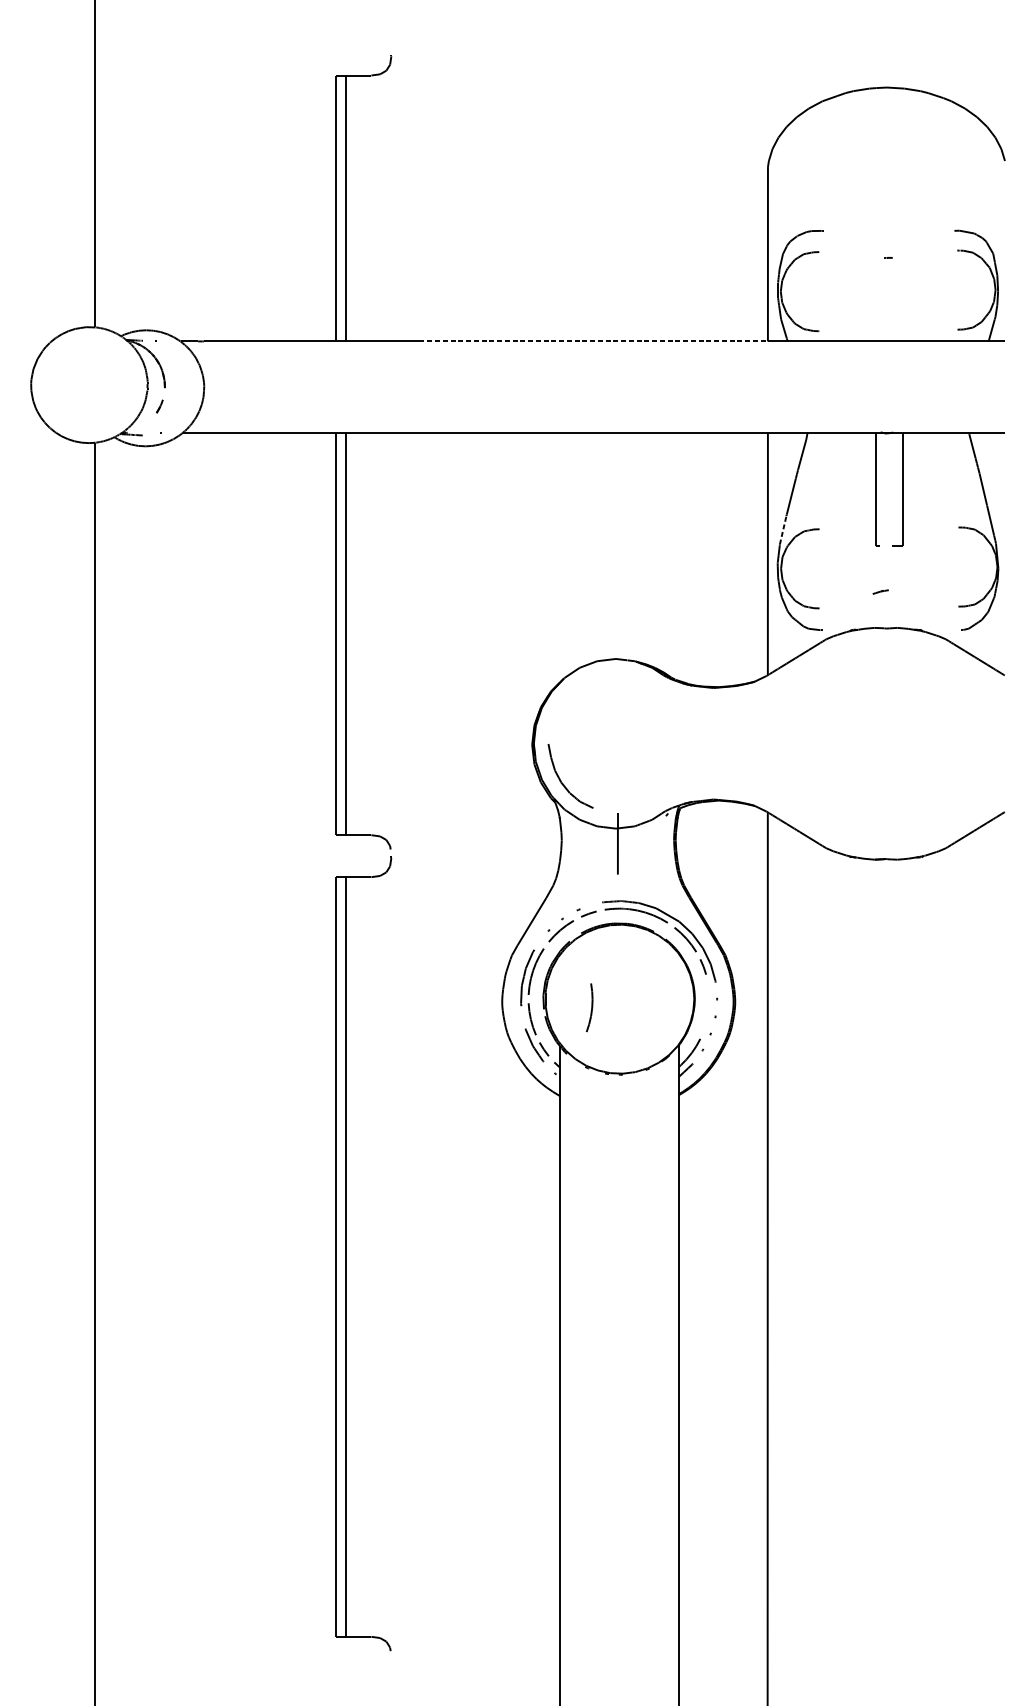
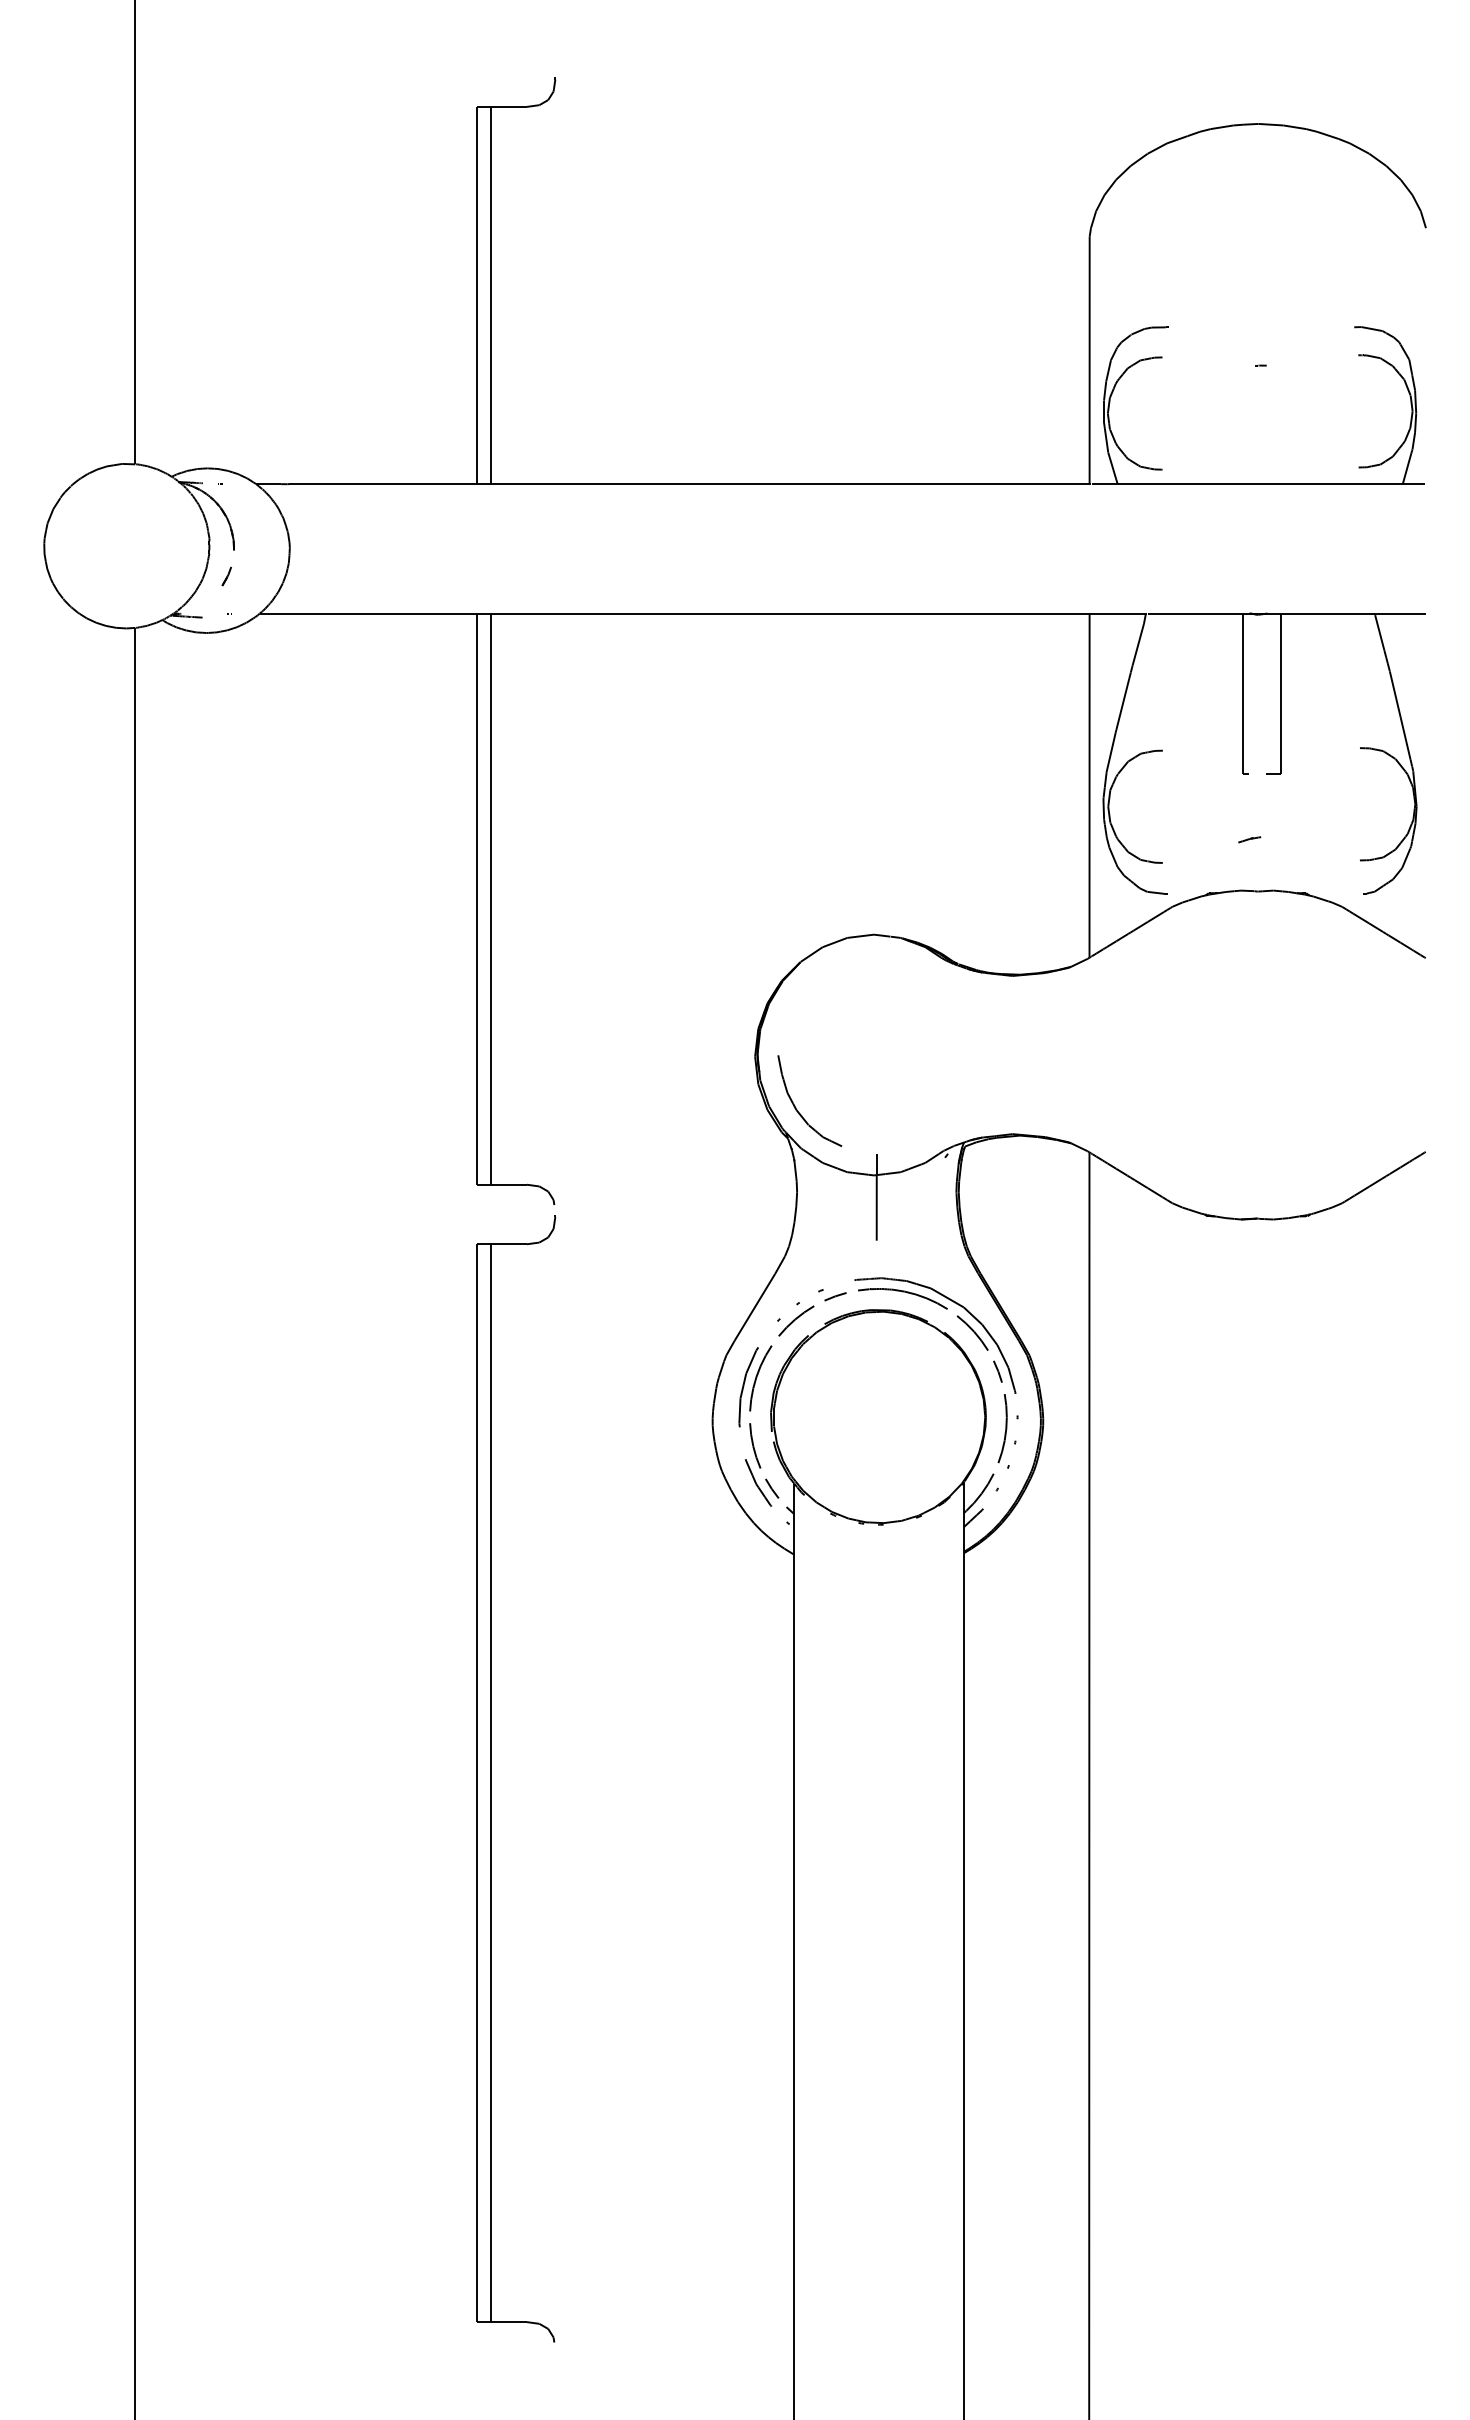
line: (593, 341) -> (842, 484), dashed -> solid
line: (783, 530) -> (1111, 752), dashed -> solid
part: (589, 1007) -> (1002, 1428), moved

